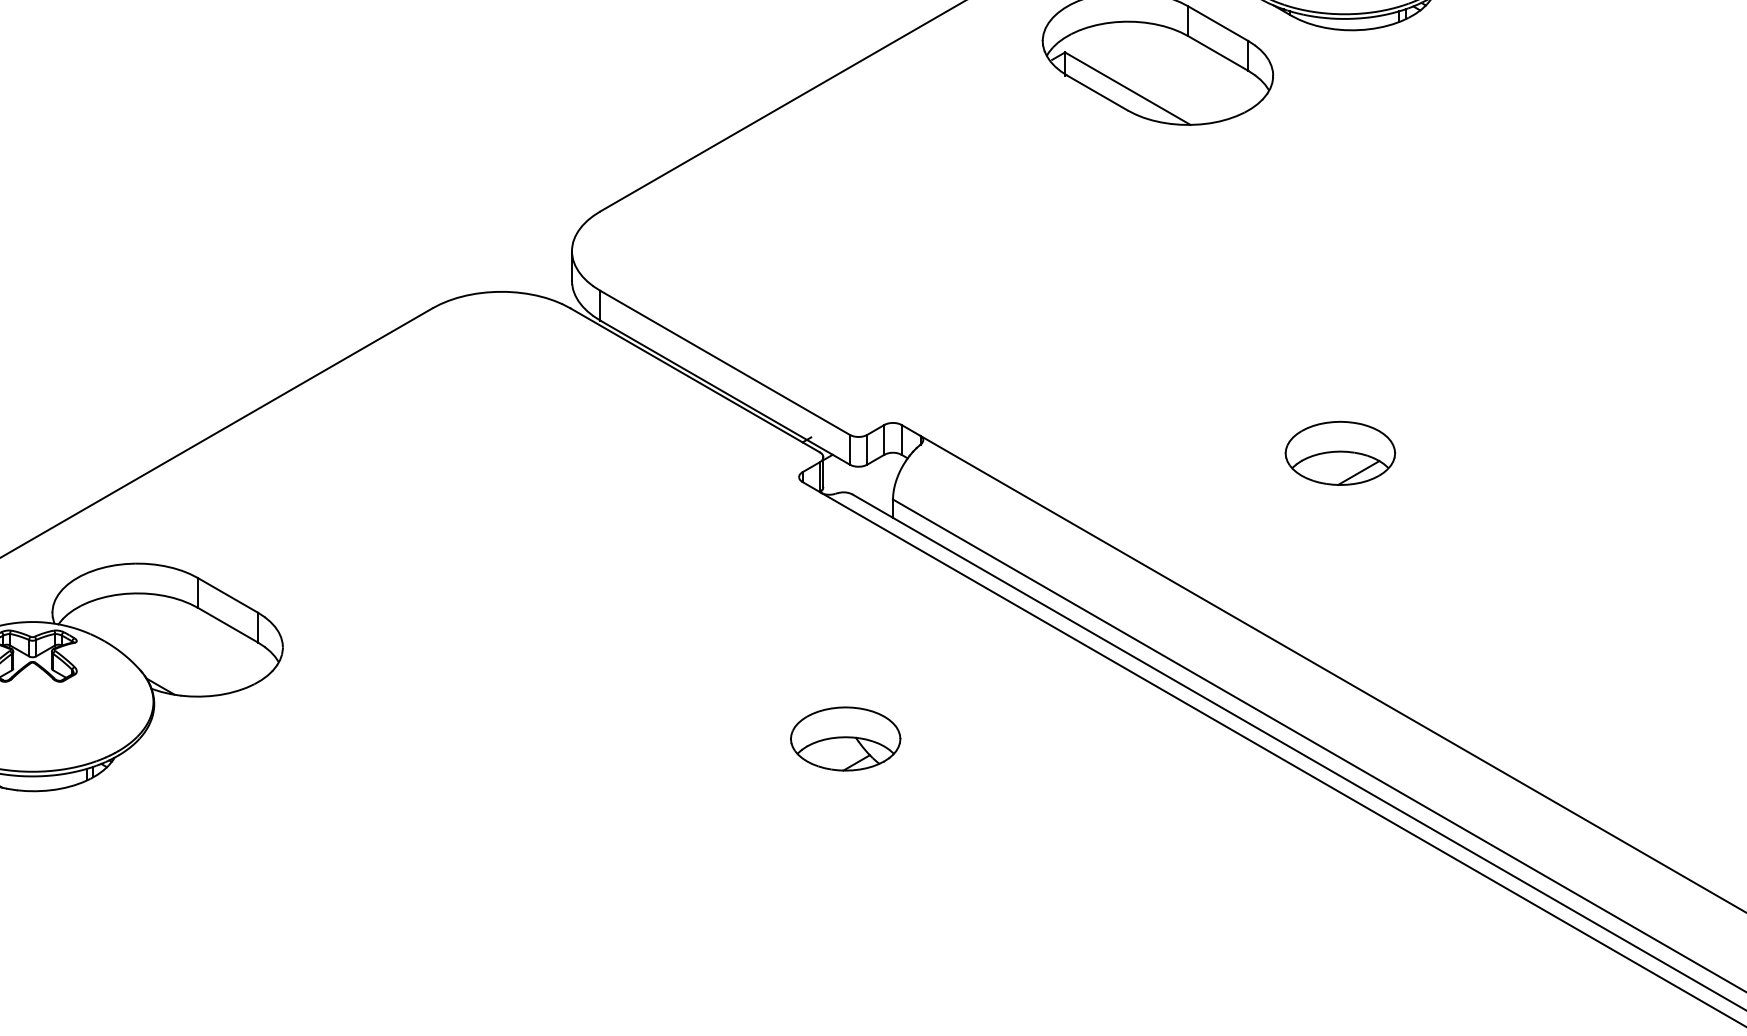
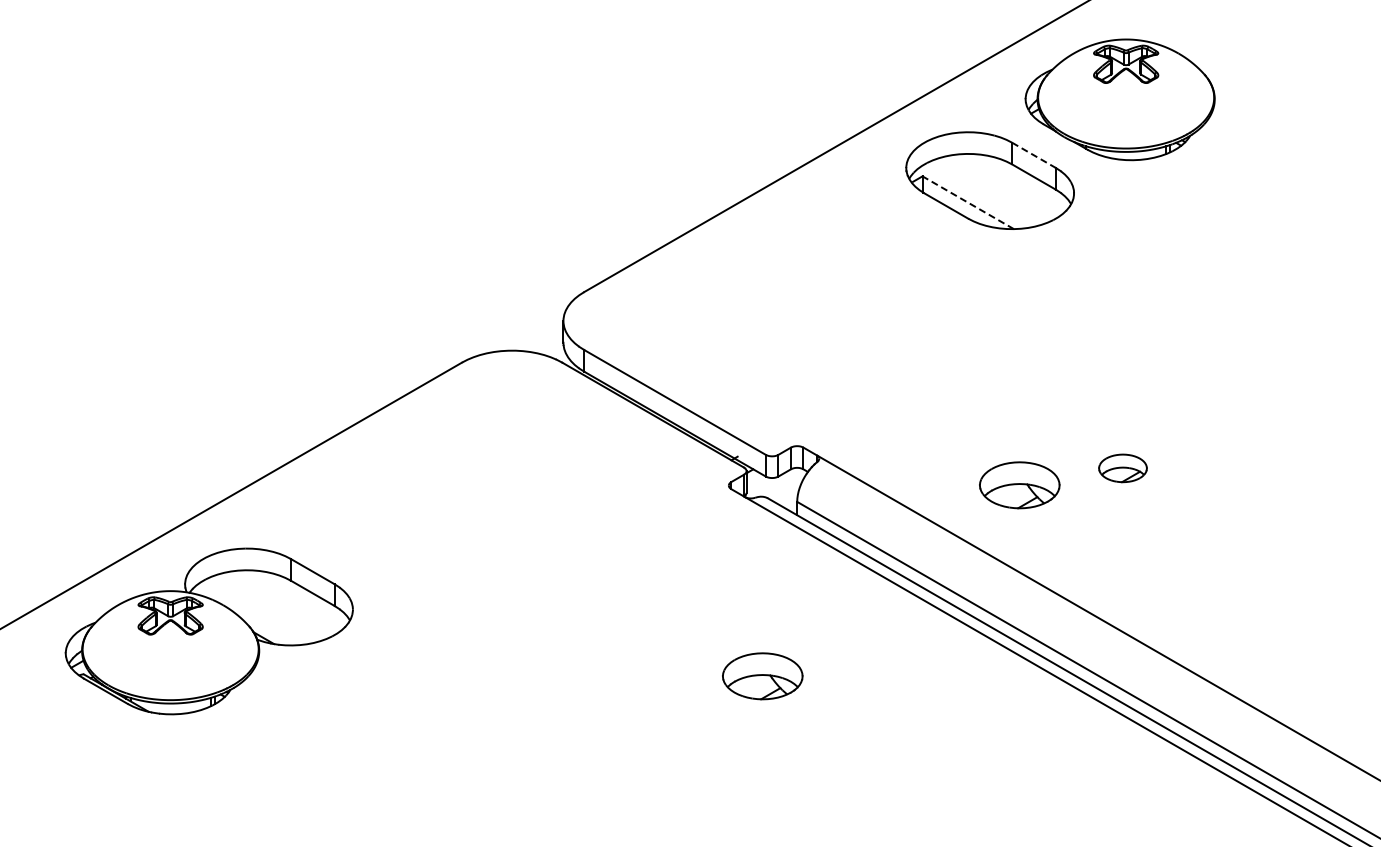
line: (1218, 23) -> (1034, 155), solid -> dashed
line: (1128, 88) -> (968, 202), solid -> dashed
part: (1339, 453) -> (1122, 468), size x0.6
part: (1198, 476) -> (1019, 485), added

